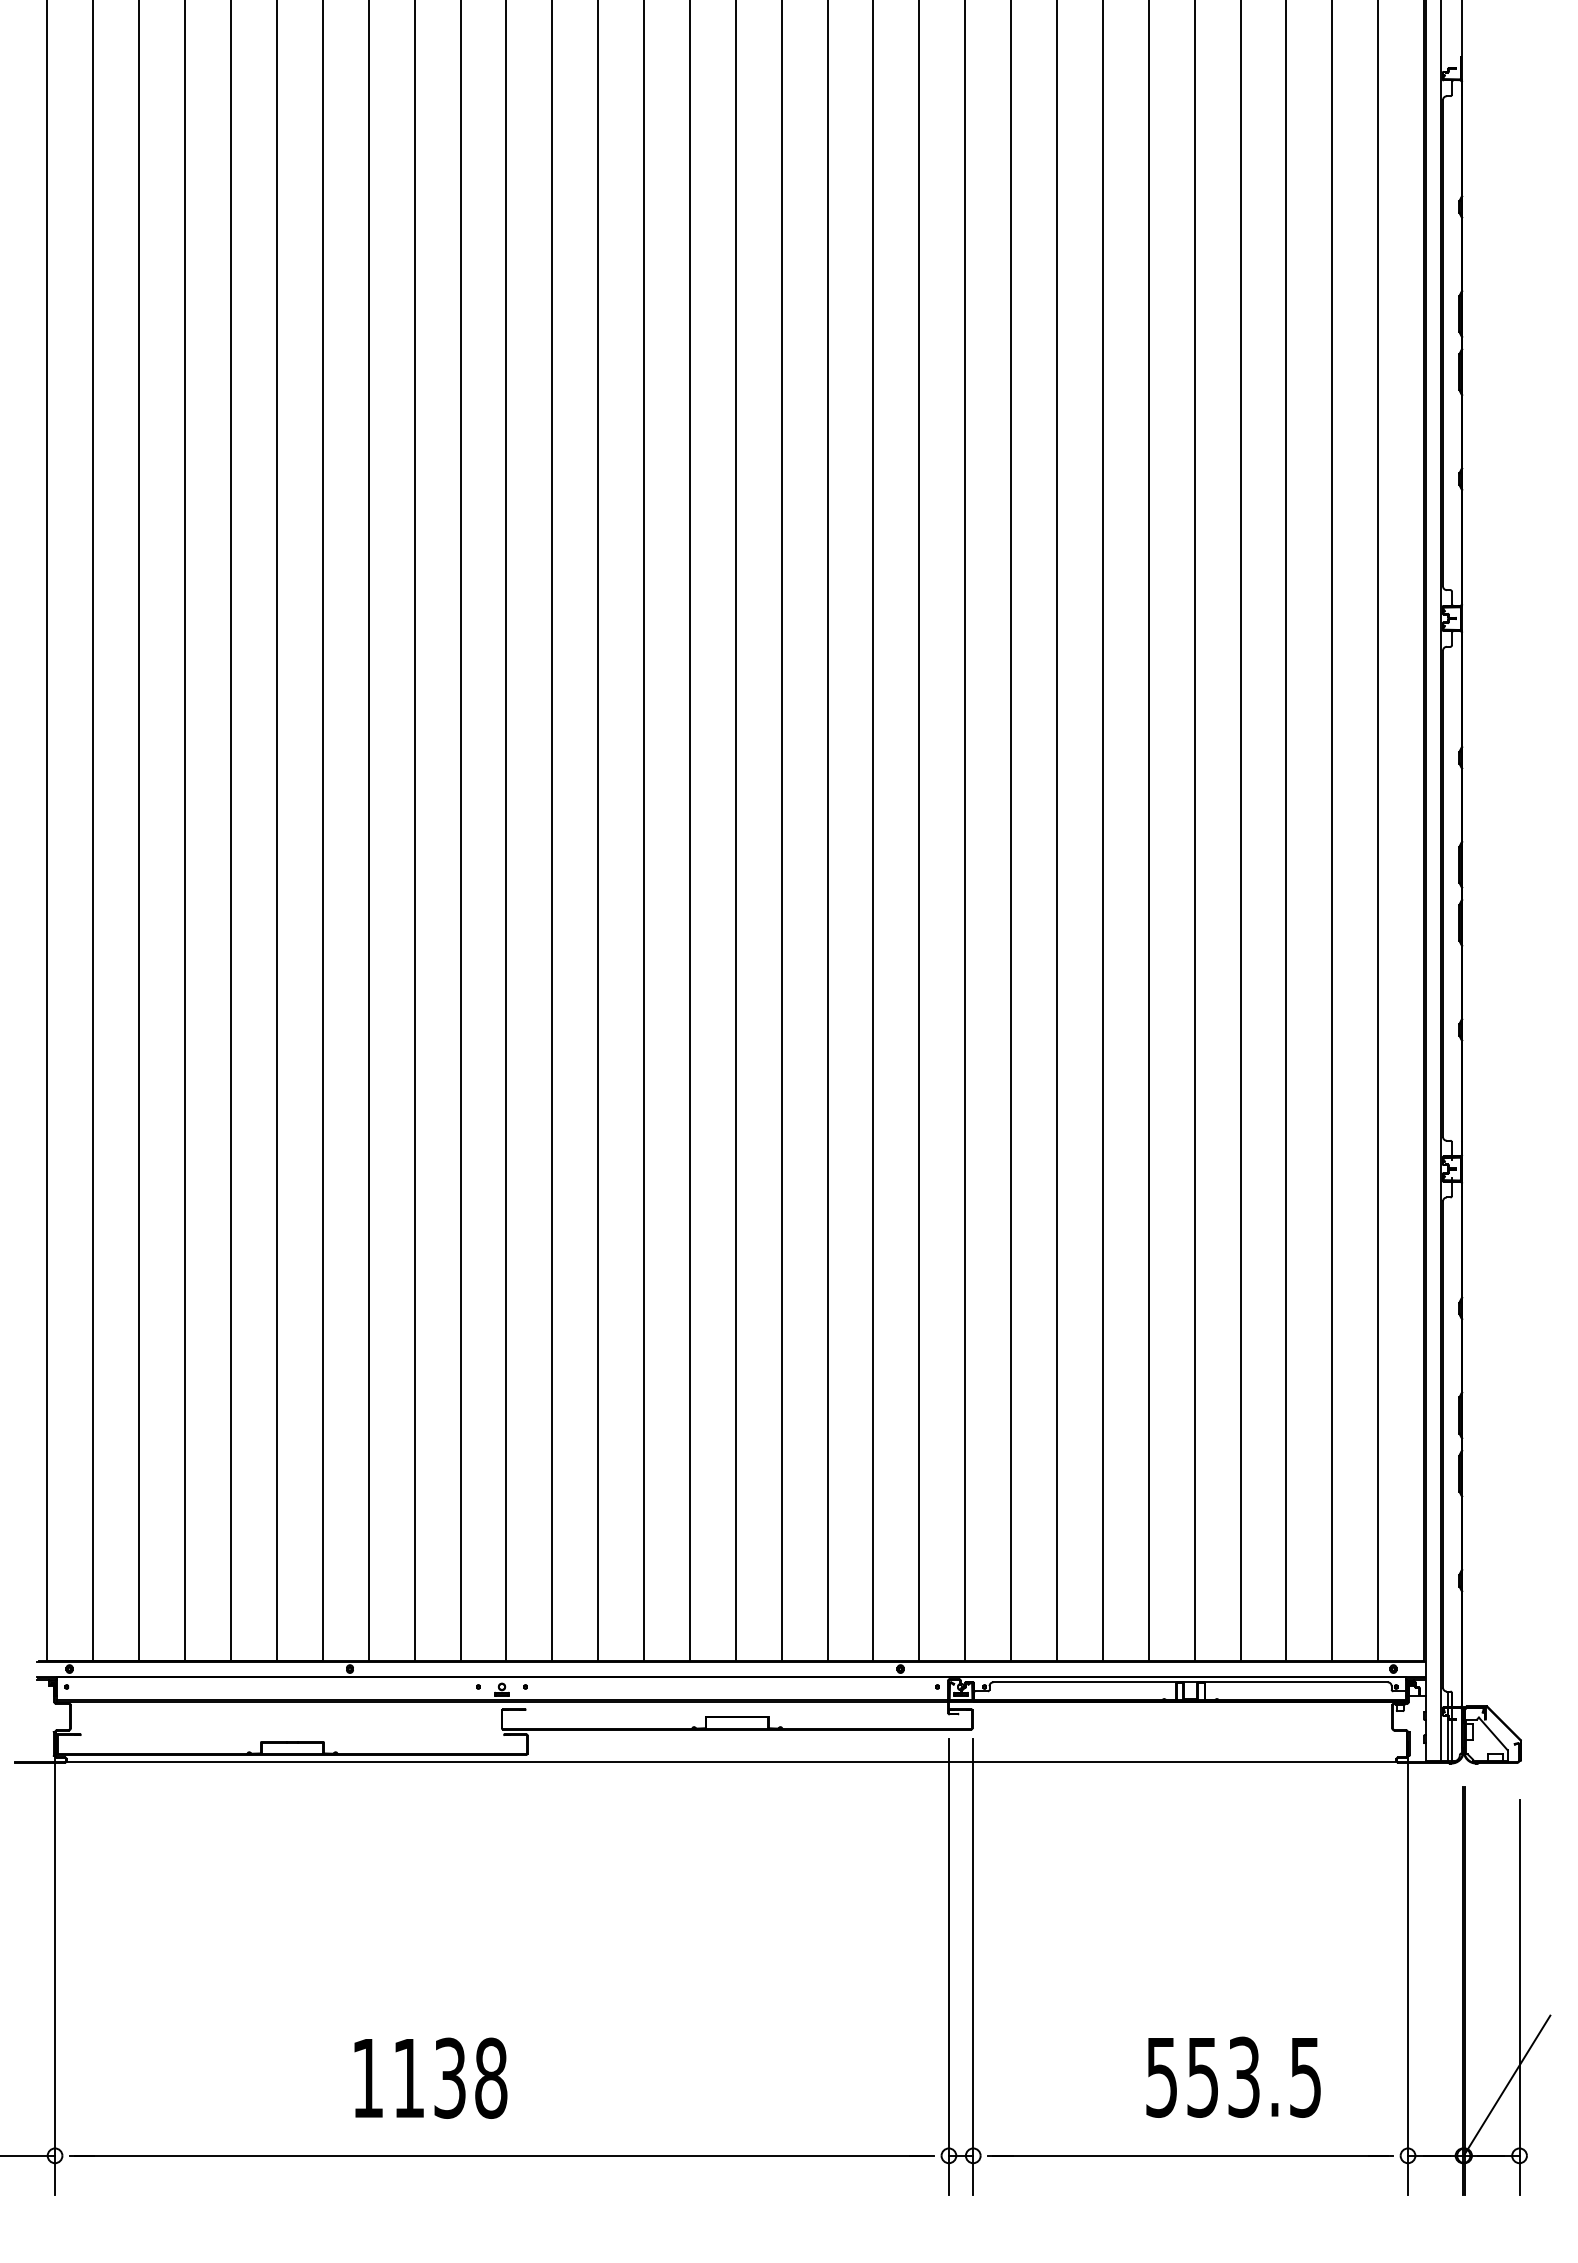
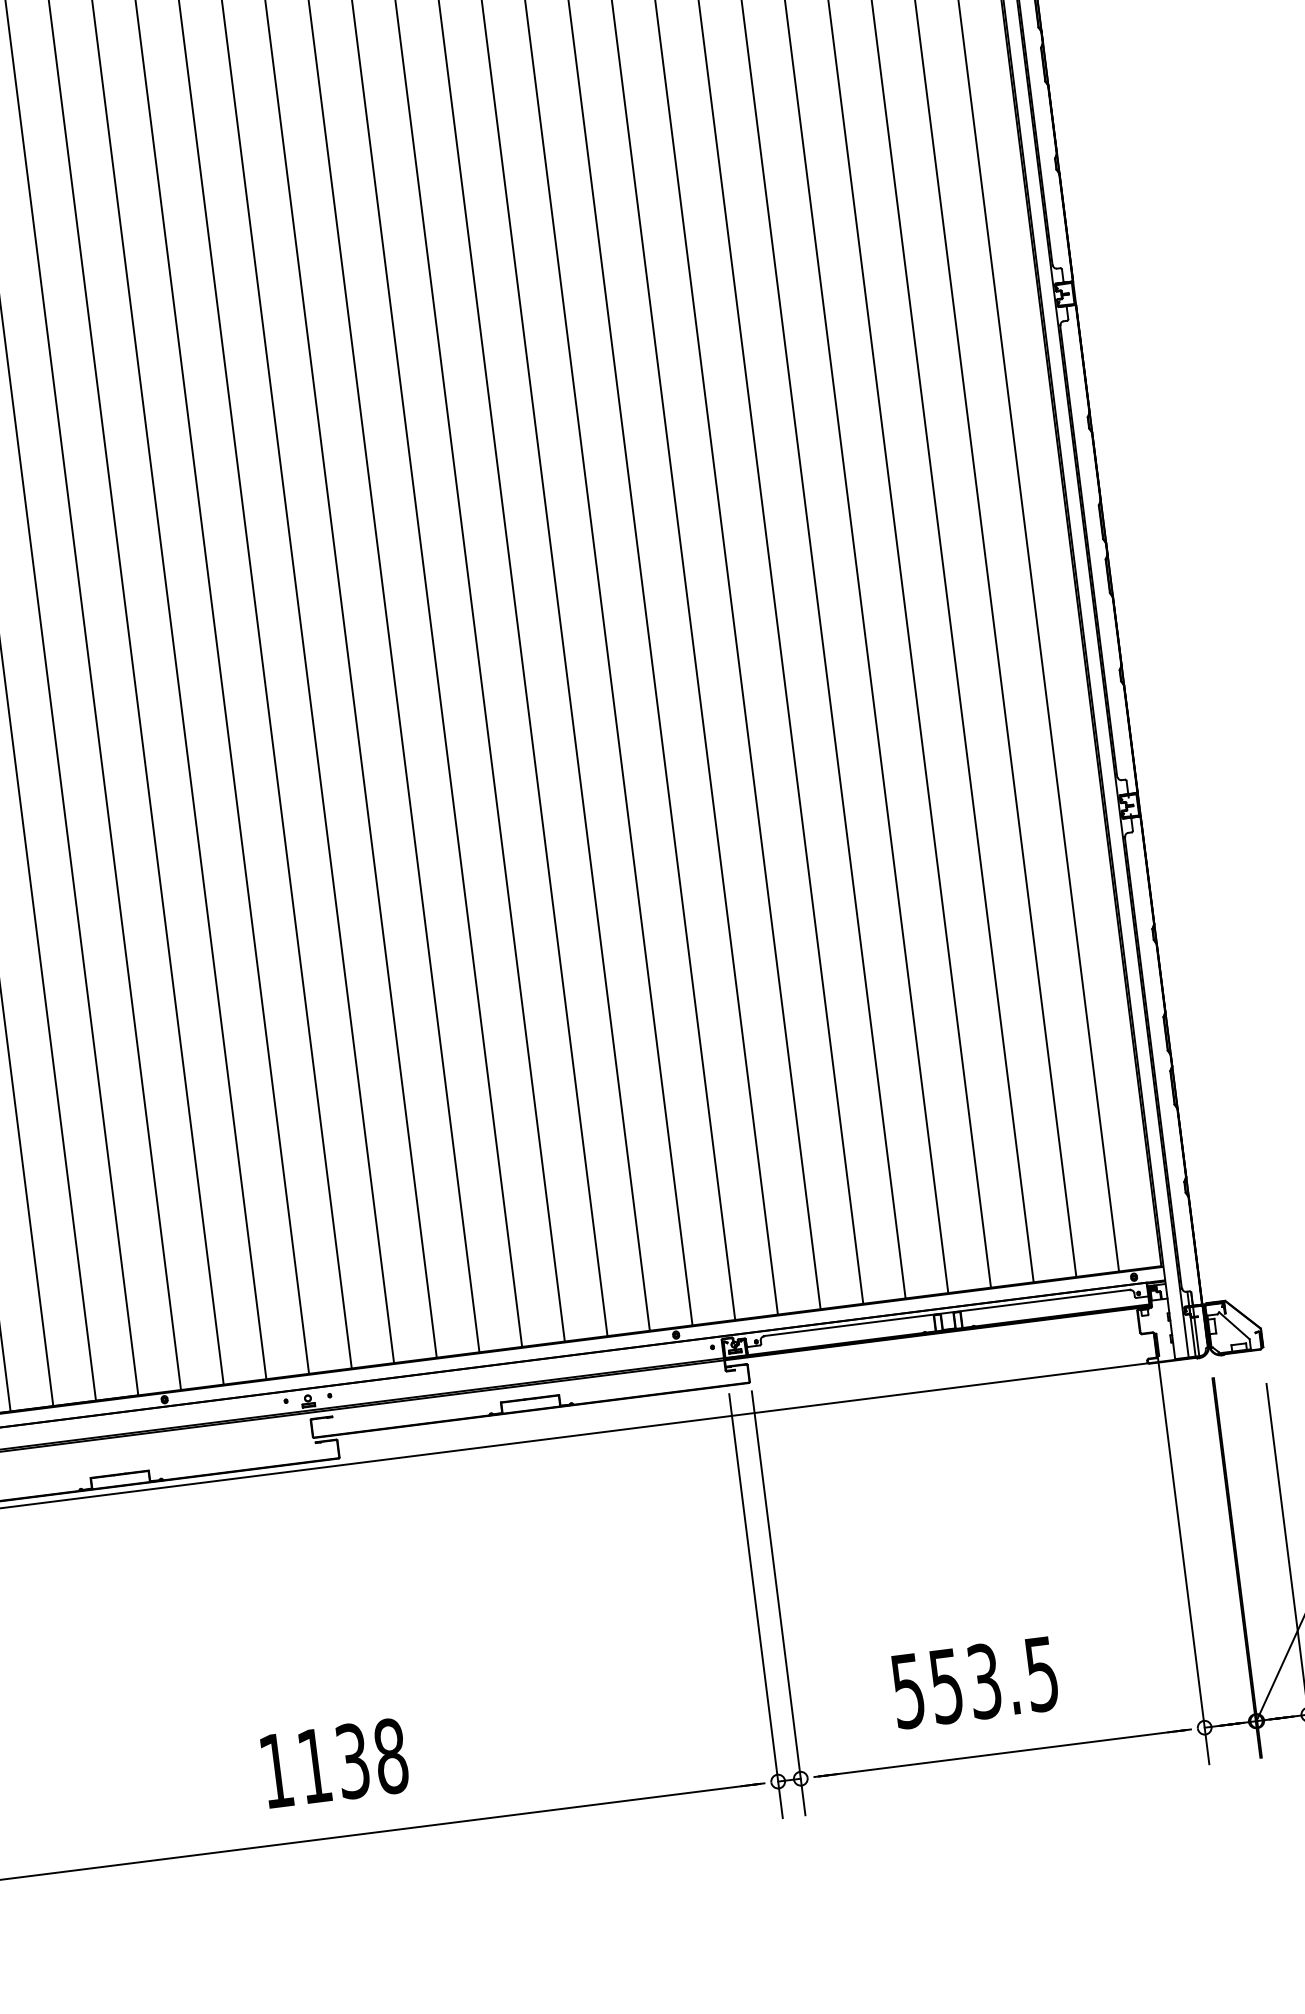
text: (1233, 2076) -> (974, 1681), moved
text: (430, 2077) -> (334, 1762), moved

